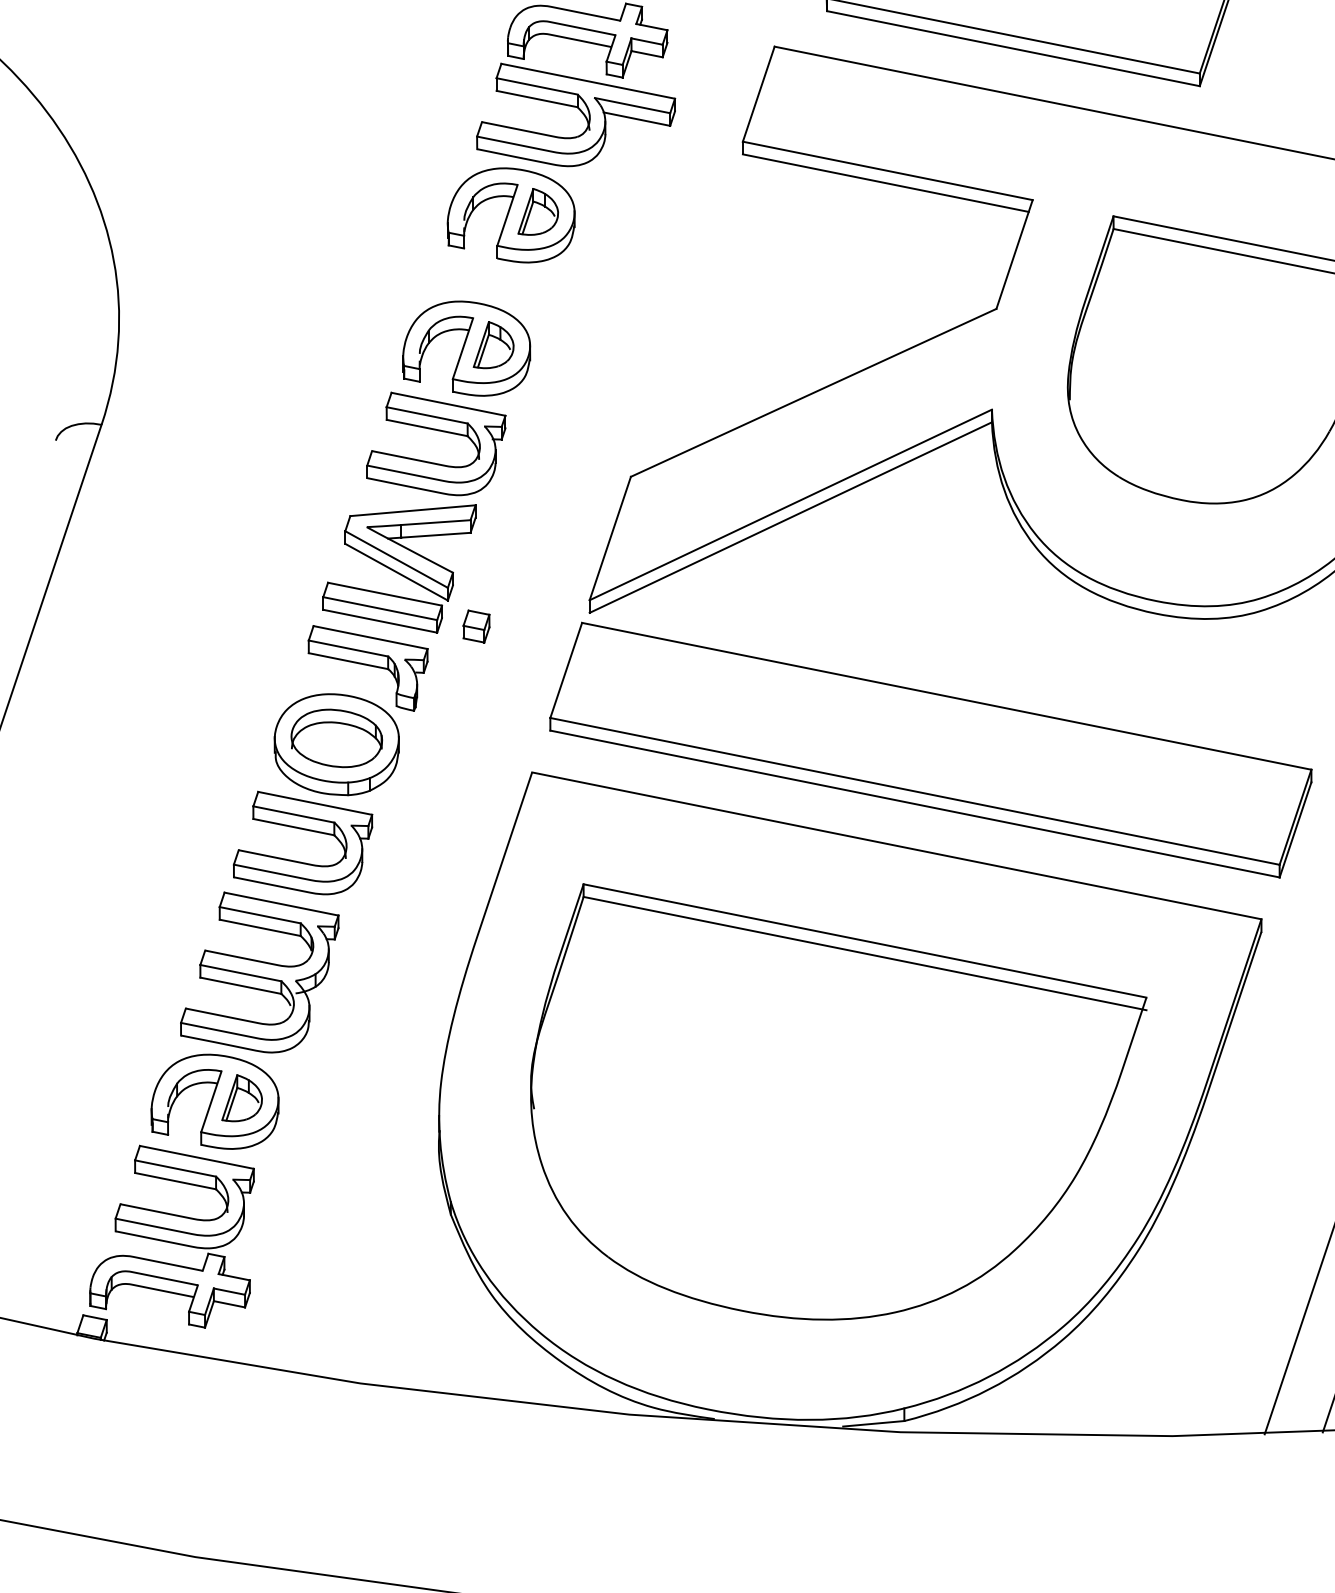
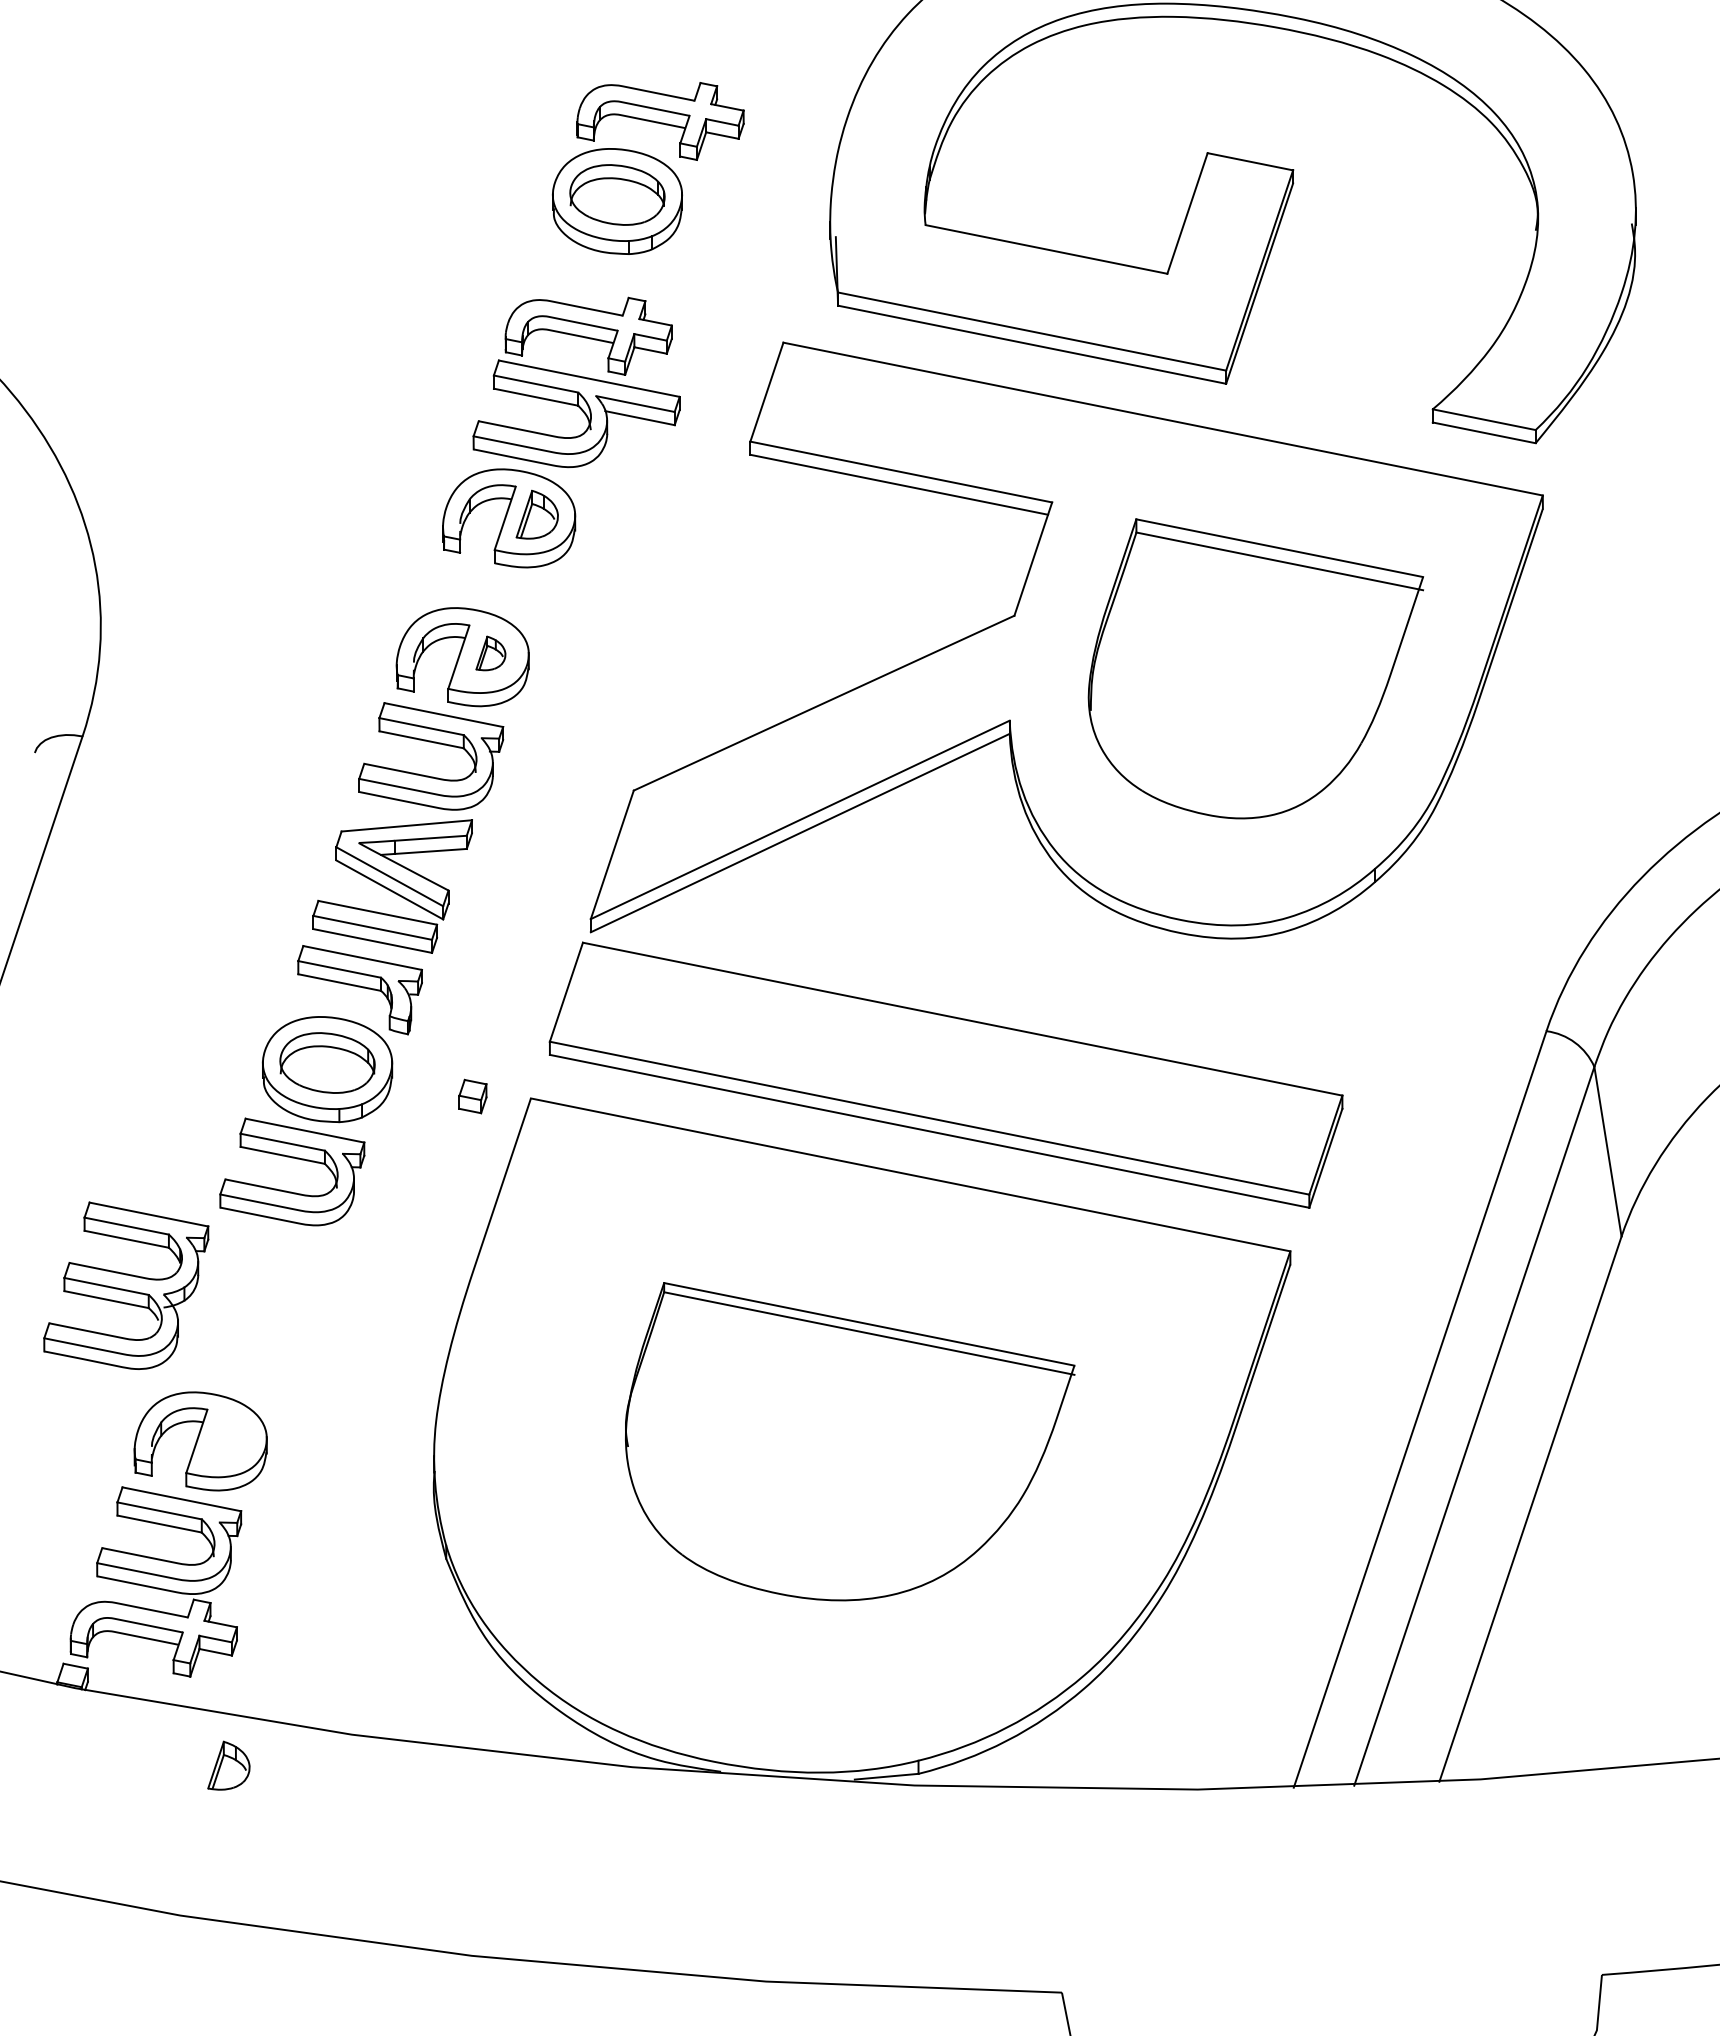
part: (493, 345) -> (490, 653), size x0.7
part: (476, 626) -> (472, 1096), moved
part: (259, 972) -> (126, 1285), moved
part: (241, 1098) -> (228, 1765), moved
part: (838, 1101) -> (849, 1441), size x0.7

